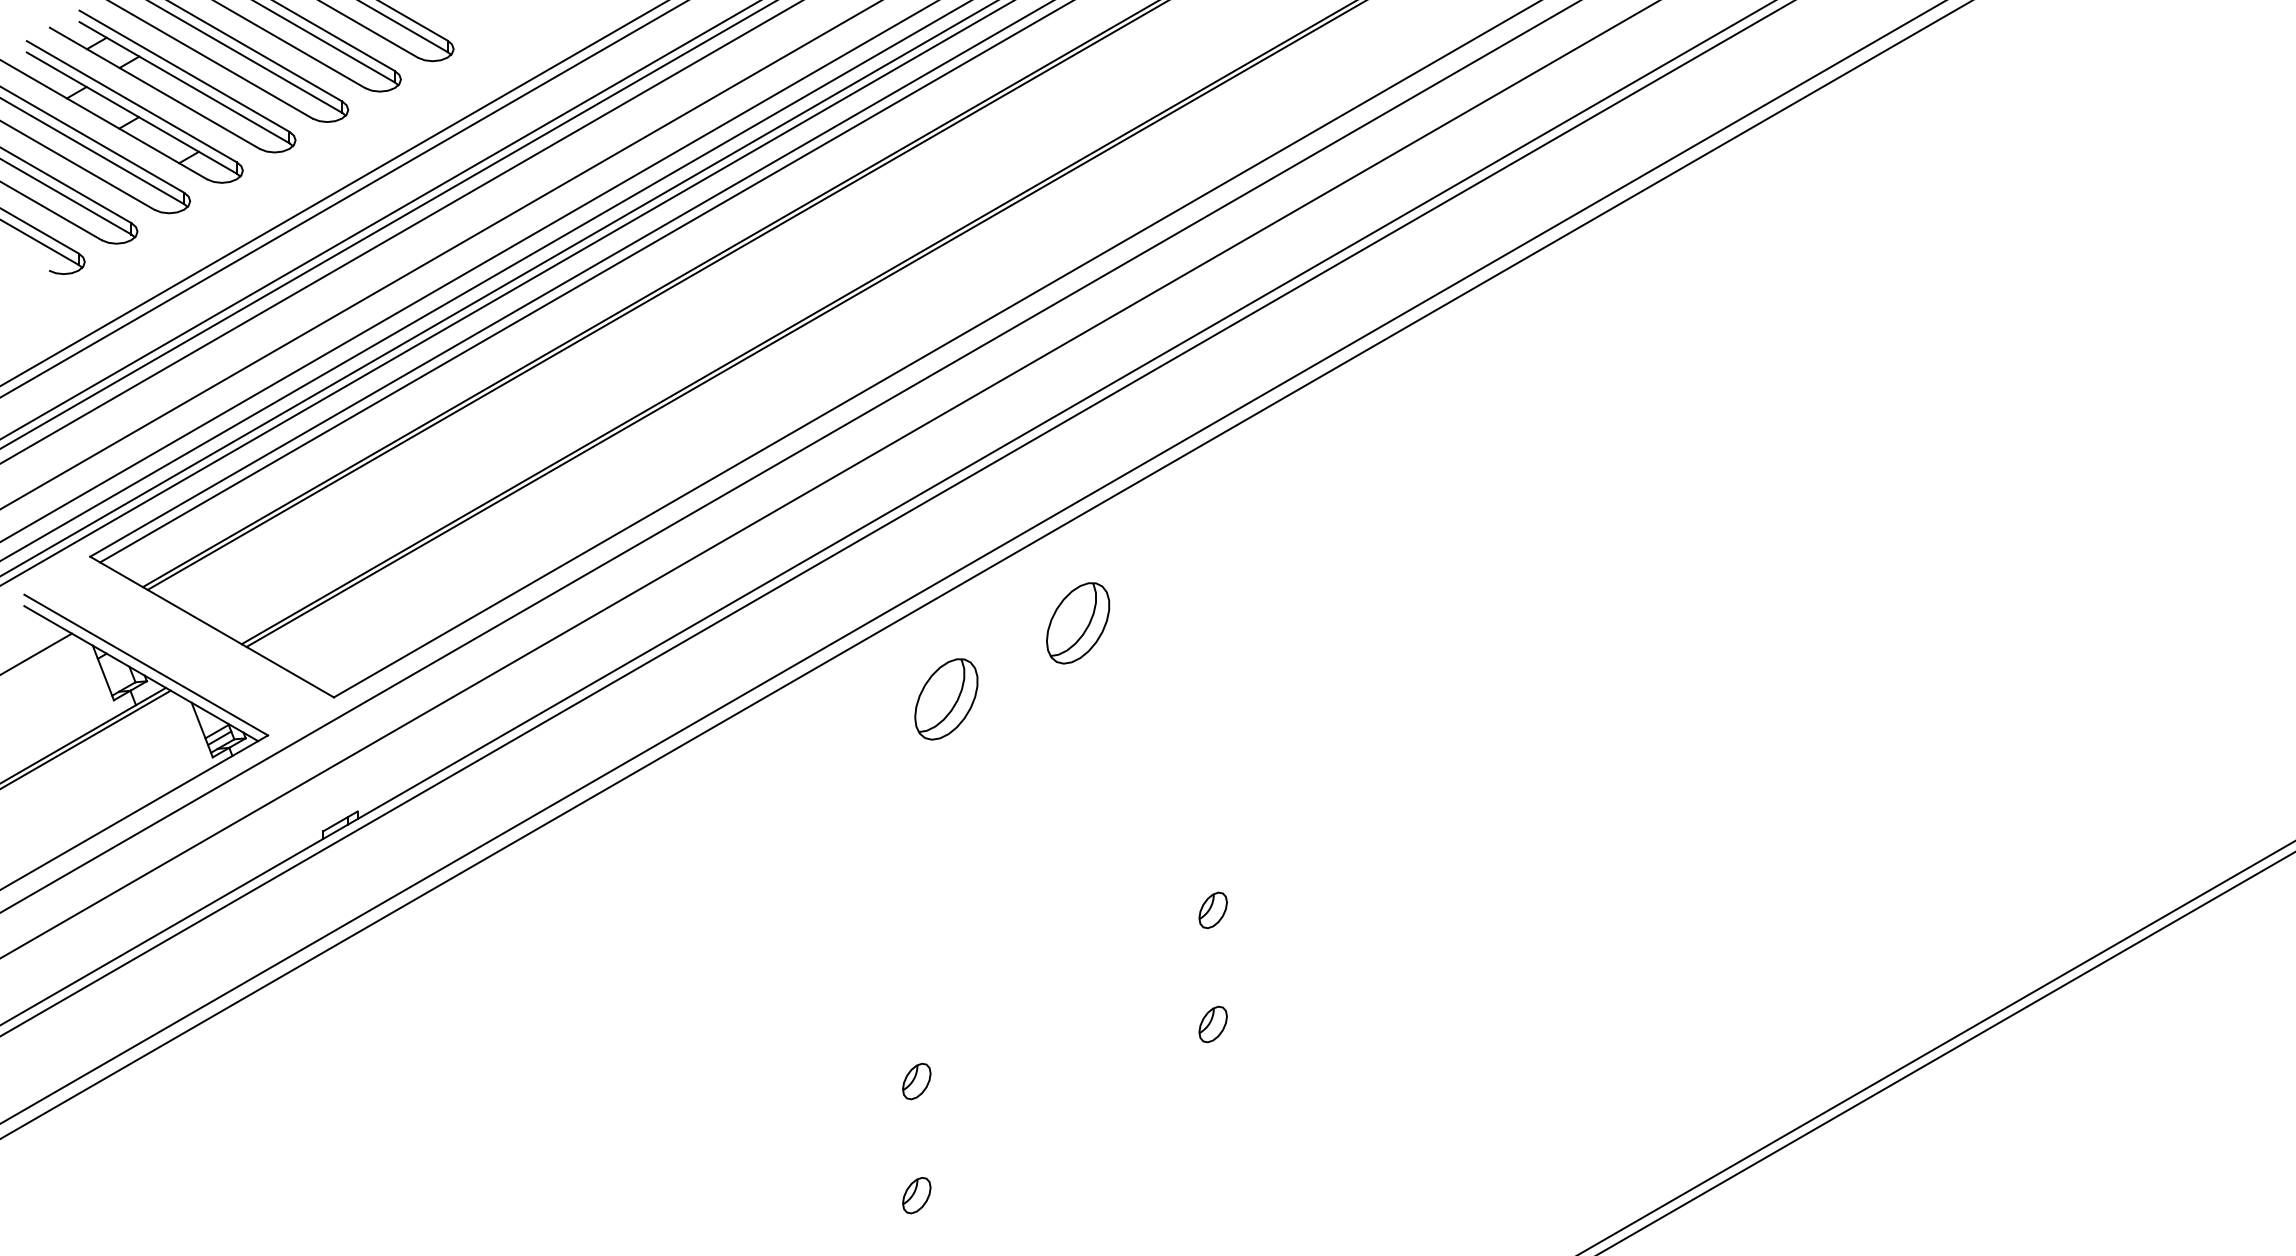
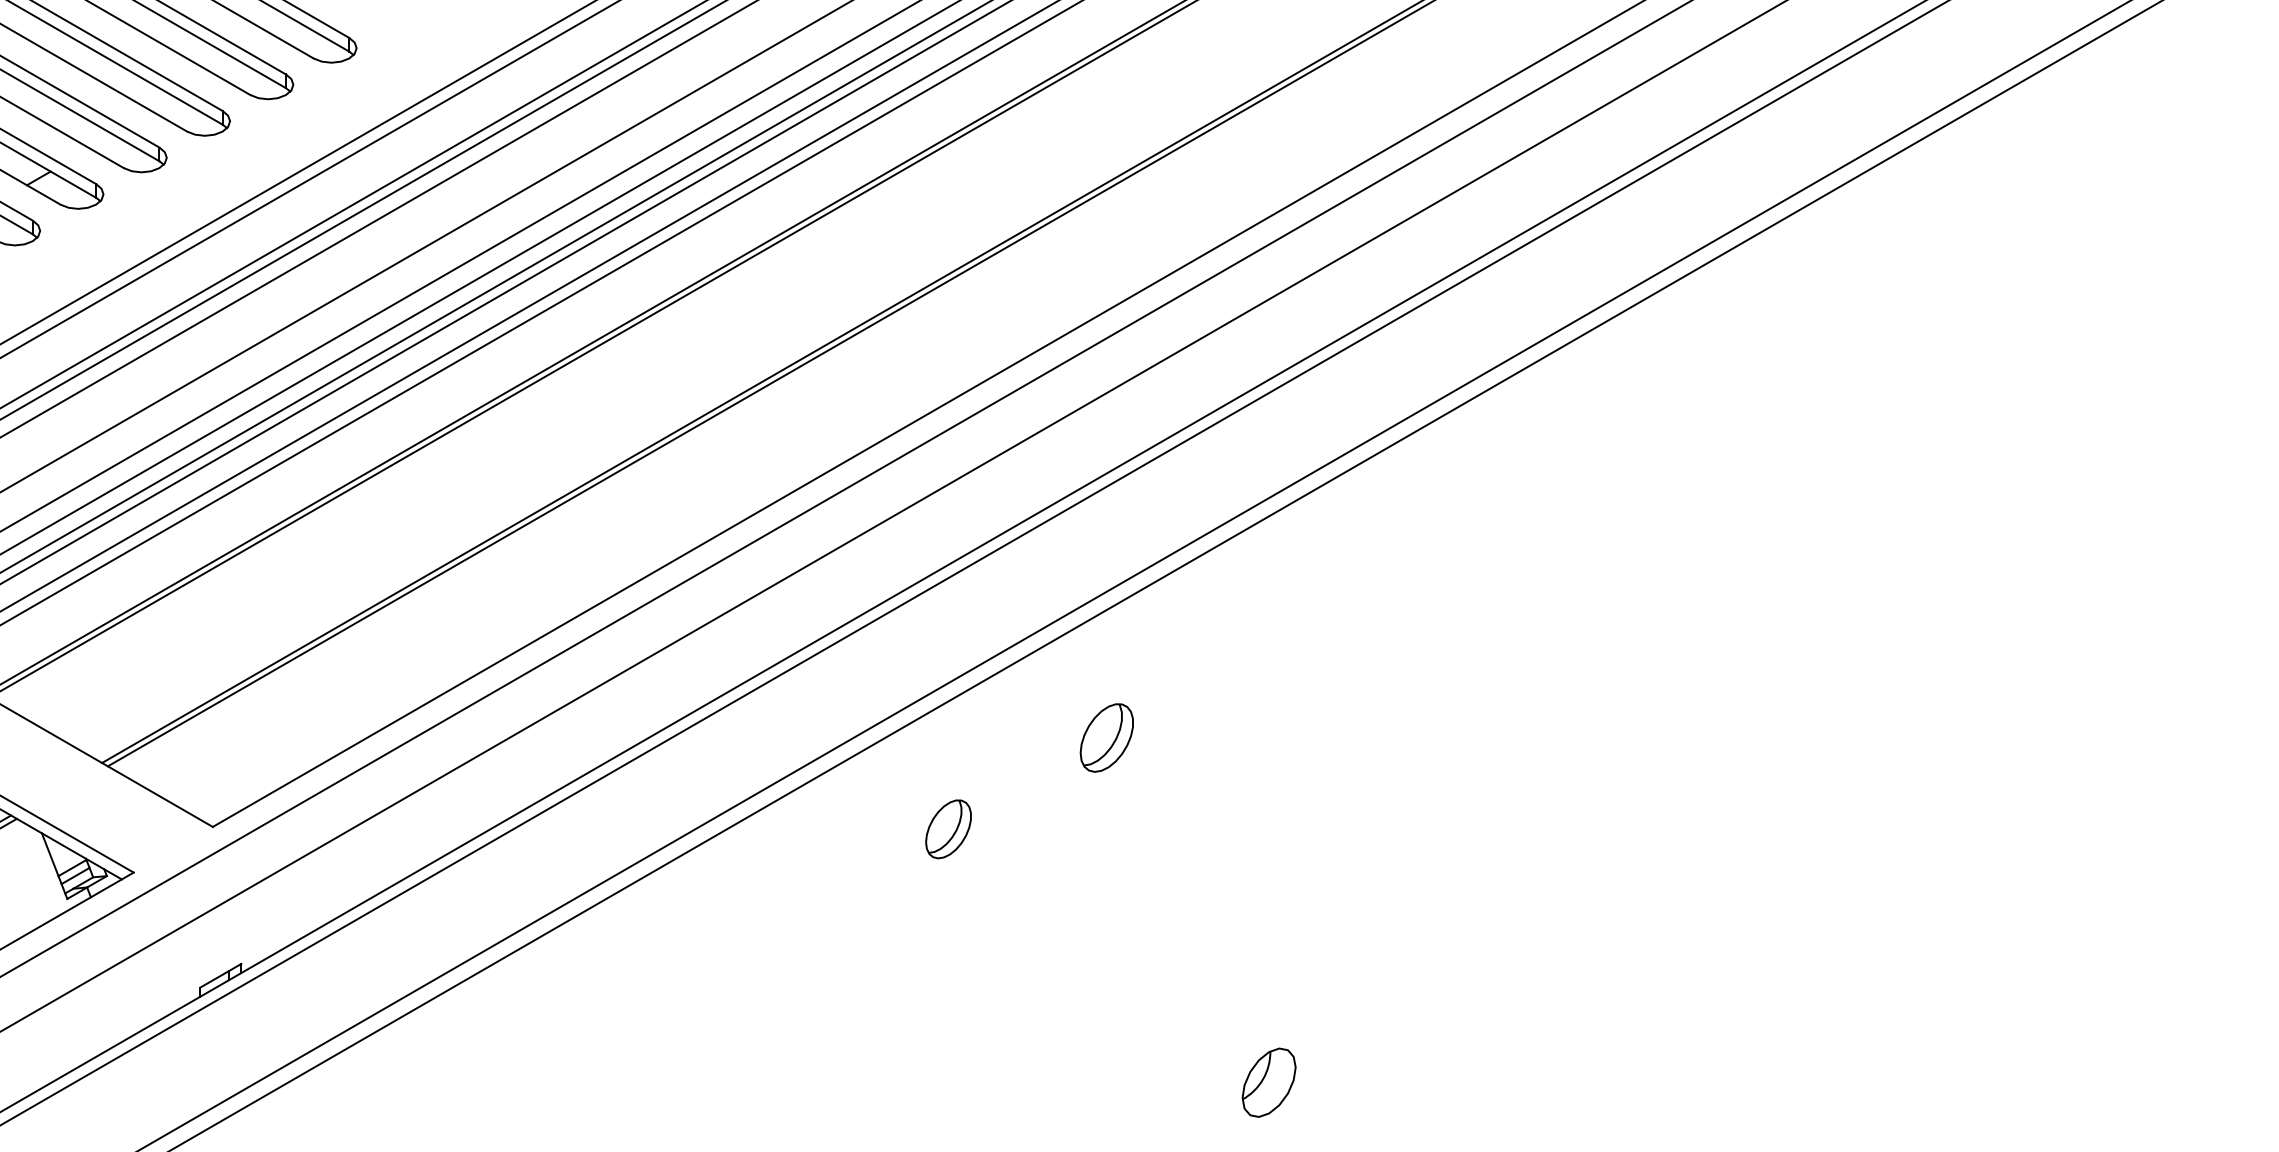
part: (1078, 623) -> (1107, 738), size x0.7
part: (946, 699) -> (948, 829), size x0.6
part: (1212, 910) -> (1268, 1082), size x1.6

